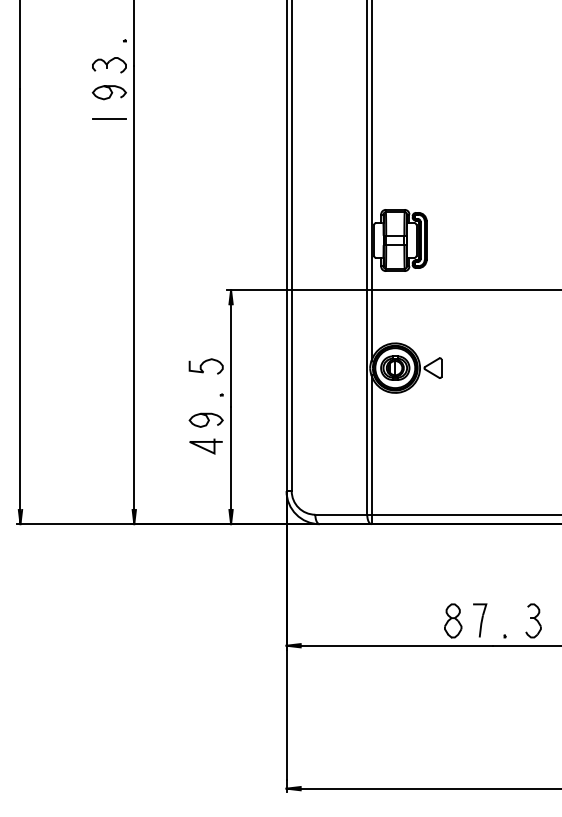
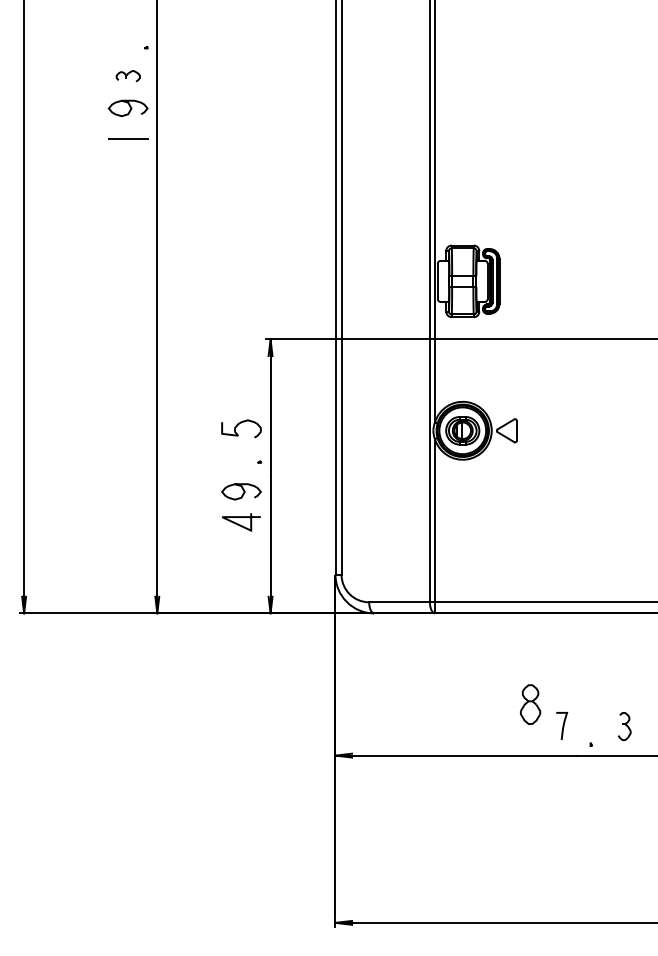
part: (109, 64) -> (128, 75), size x0.6
part: (479, 619) -> (561, 725), size x0.7
part: (453, 620) -> (530, 704), moved
part: (533, 620) -> (624, 726), size x0.7

